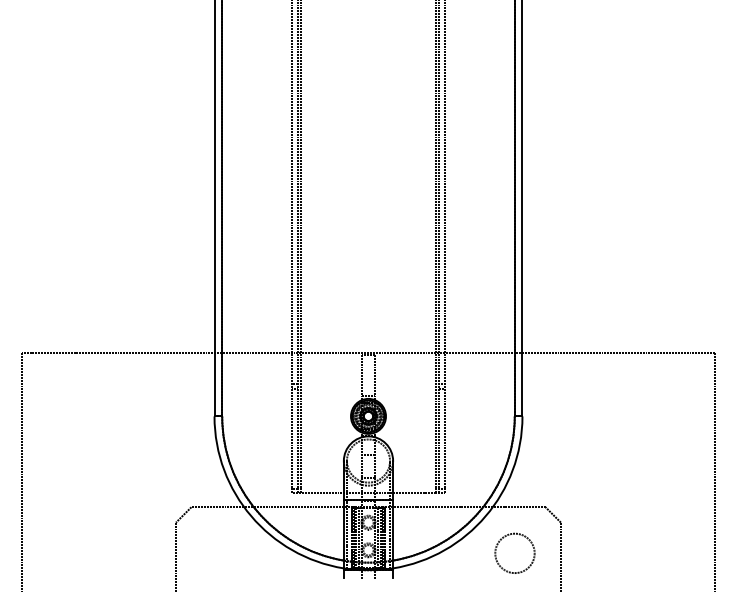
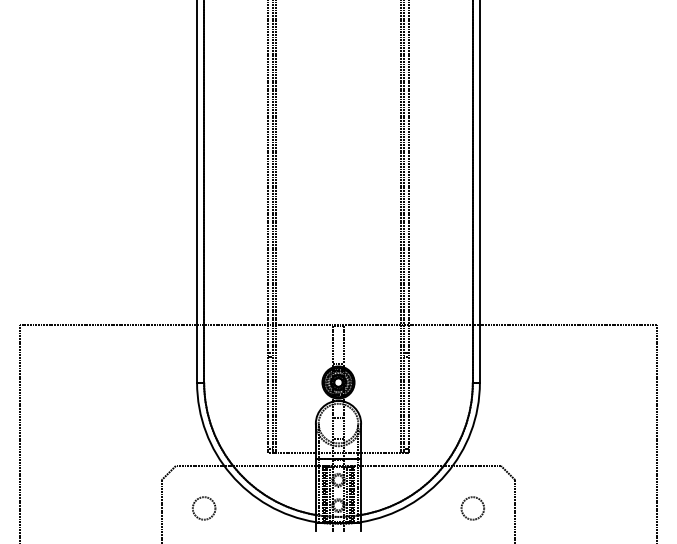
circle: (222, 553) -> (204, 508), added
circle: (514, 553) -> (472, 508), size x0.62

